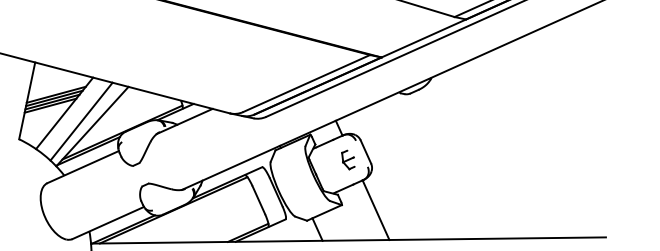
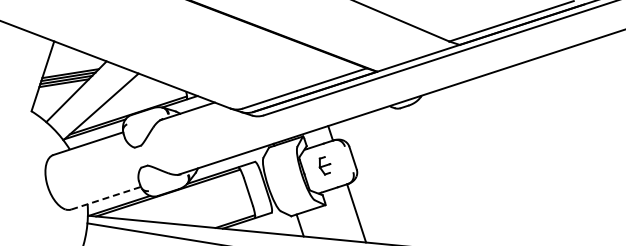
line: (81, 121) -> (91, 101), removed
part: (347, 159) -> (324, 165), moved
line: (108, 223) -> (106, 198), solid -> dashed

